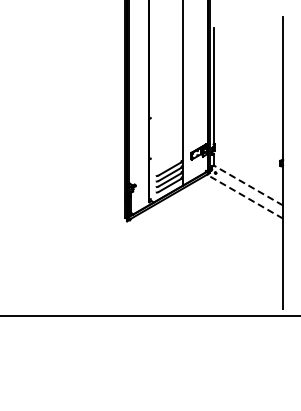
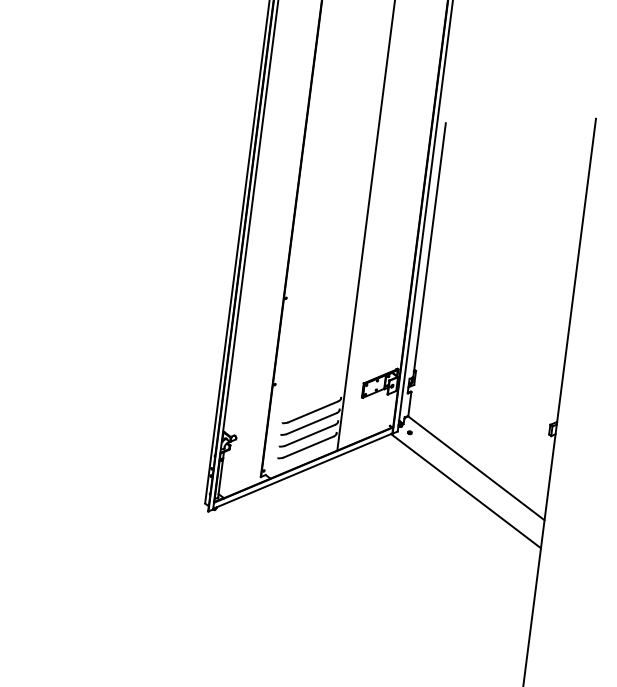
line: (248, 185) -> (476, 468), dashed -> solid
line: (245, 196) -> (467, 490), dashed -> solid

